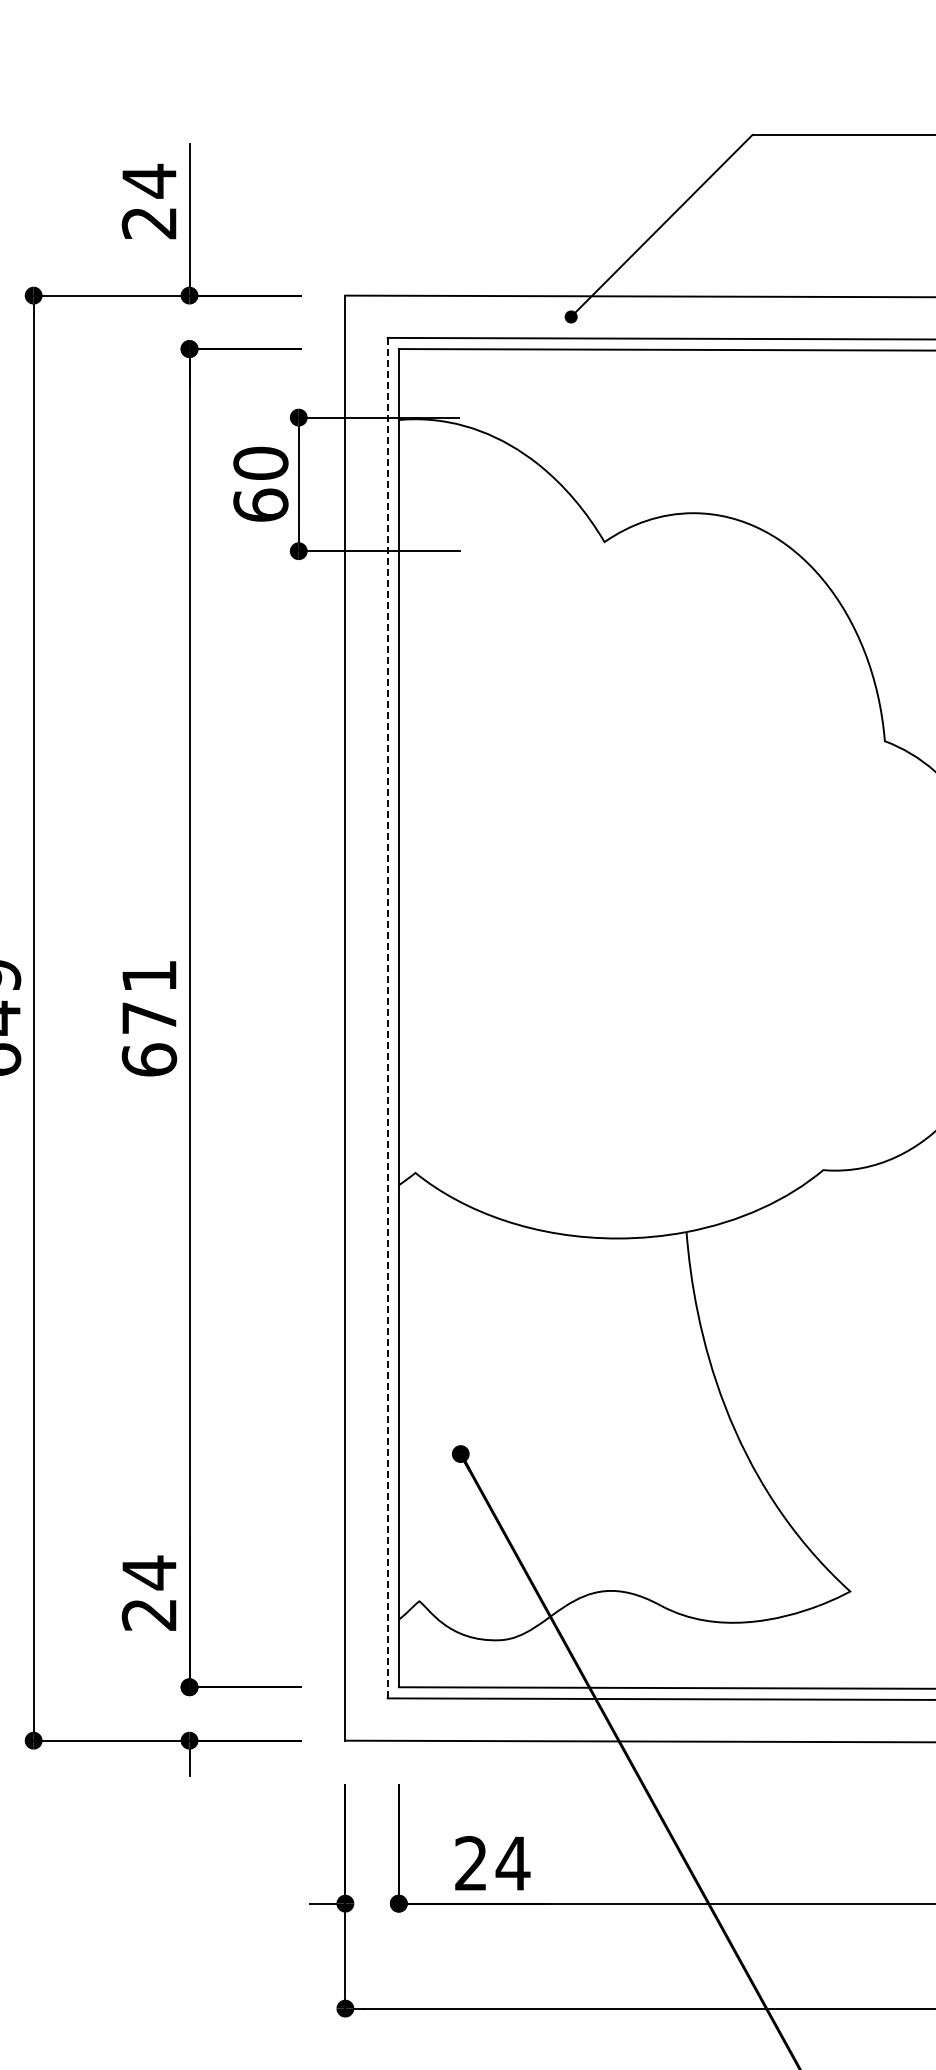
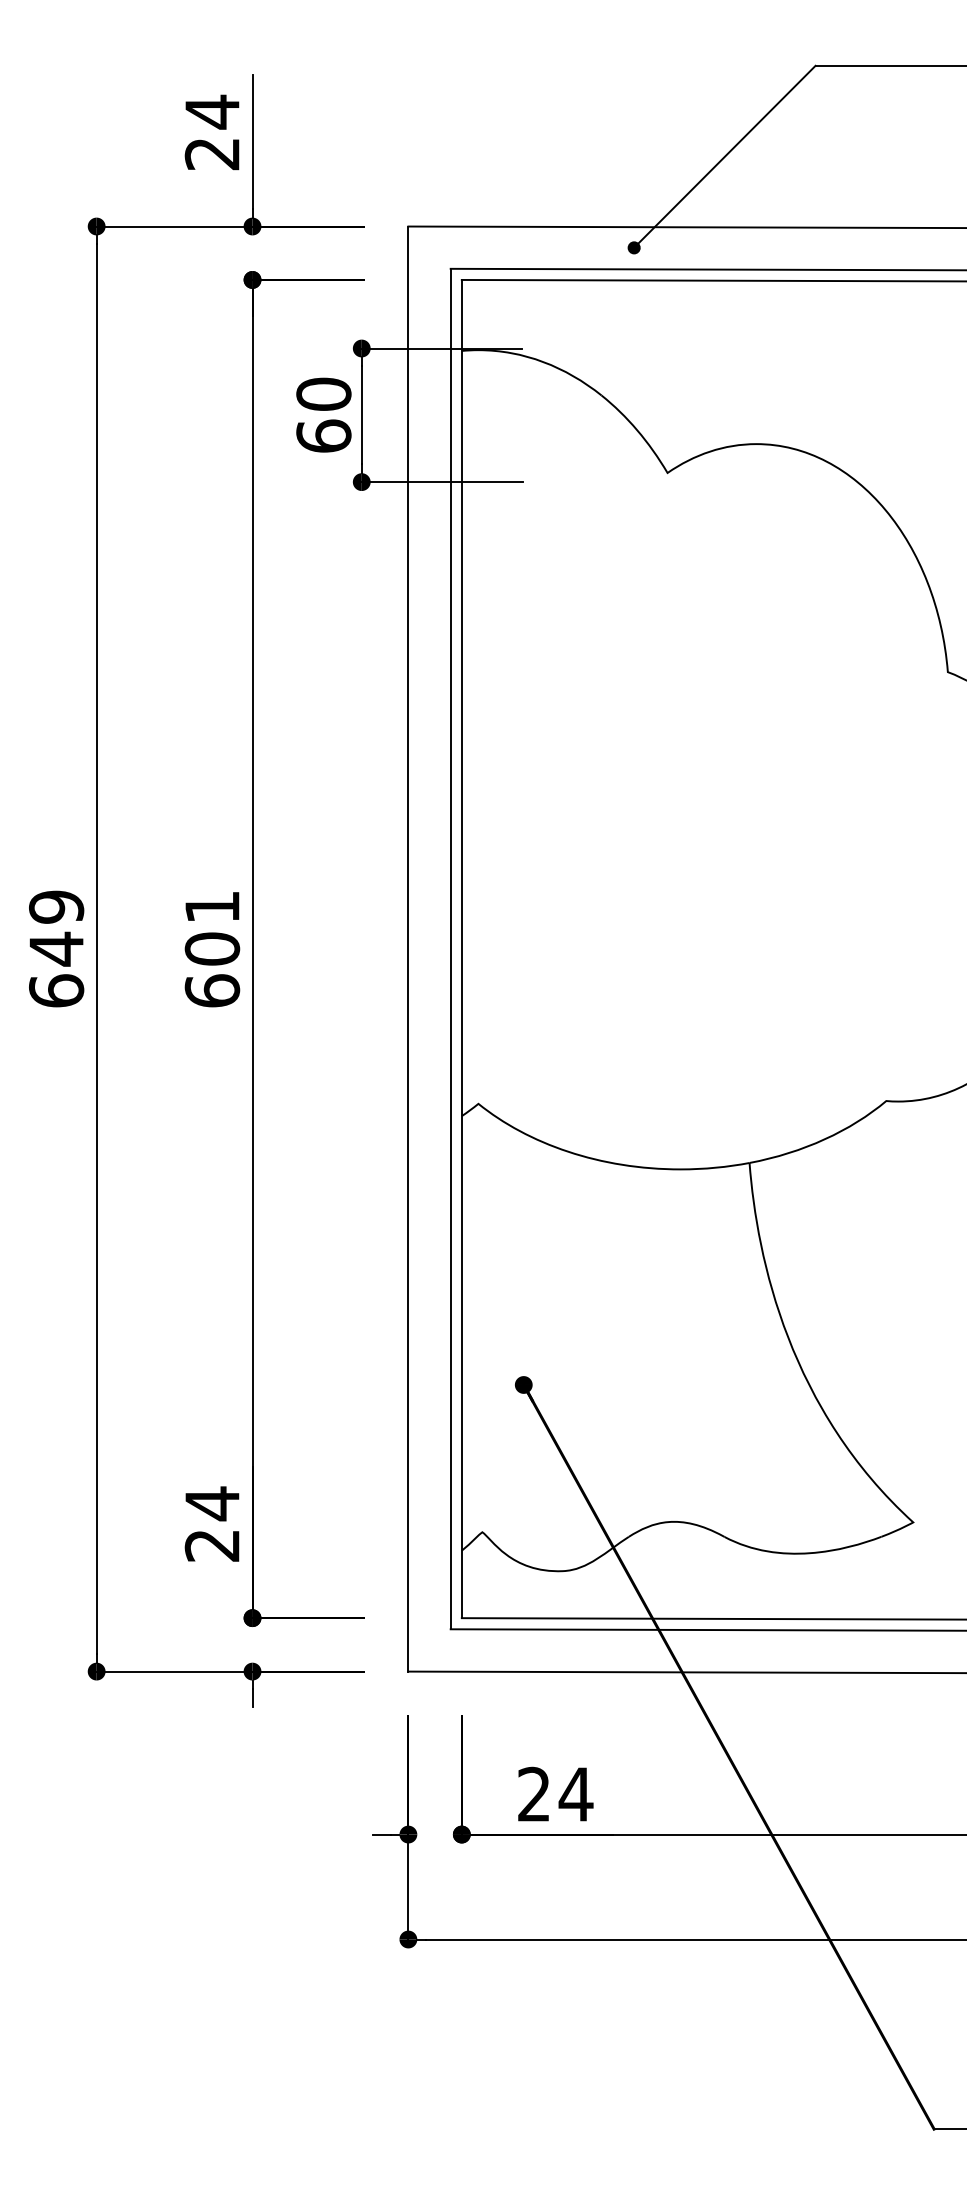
text: (149, 1017) -> (212, 948), 671 -> 601
line: (387, 1017) -> (450, 948), dashed -> solid

